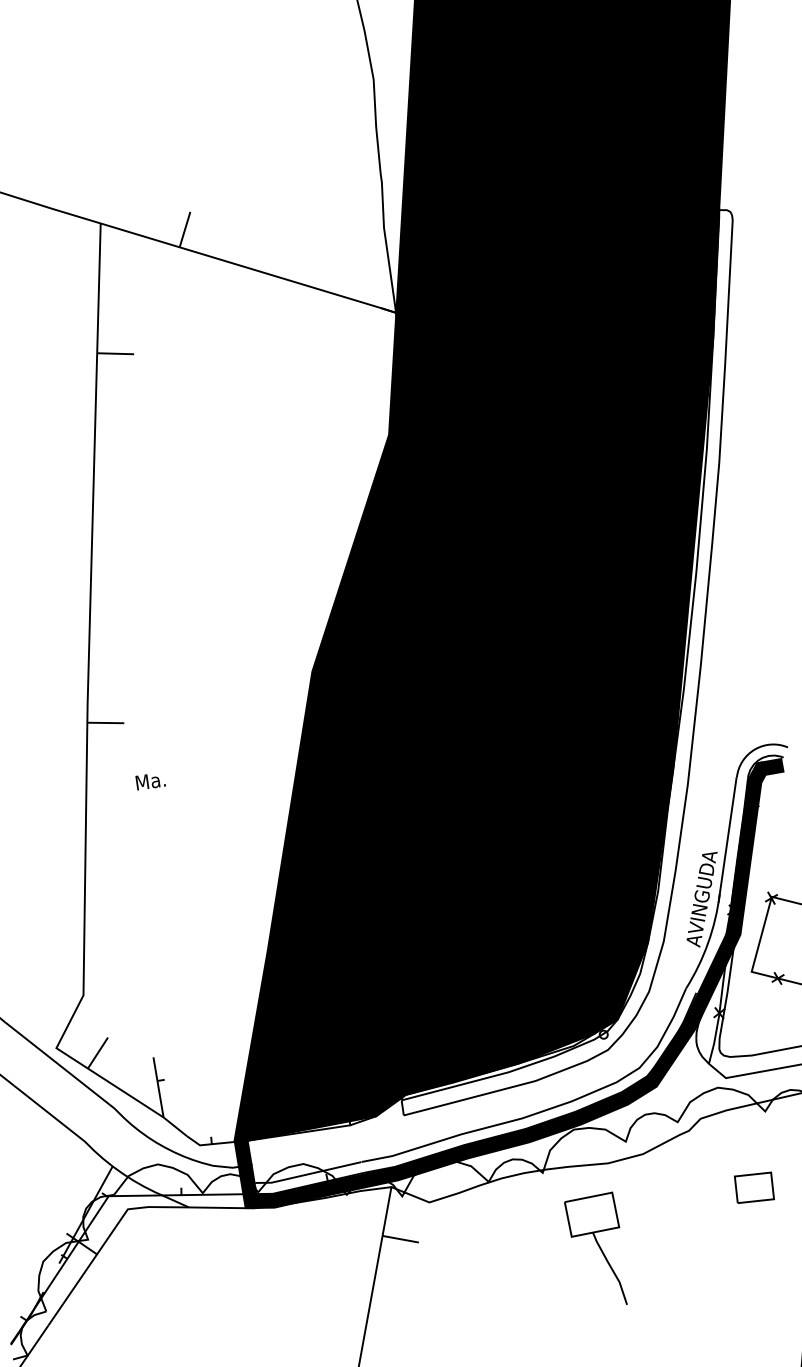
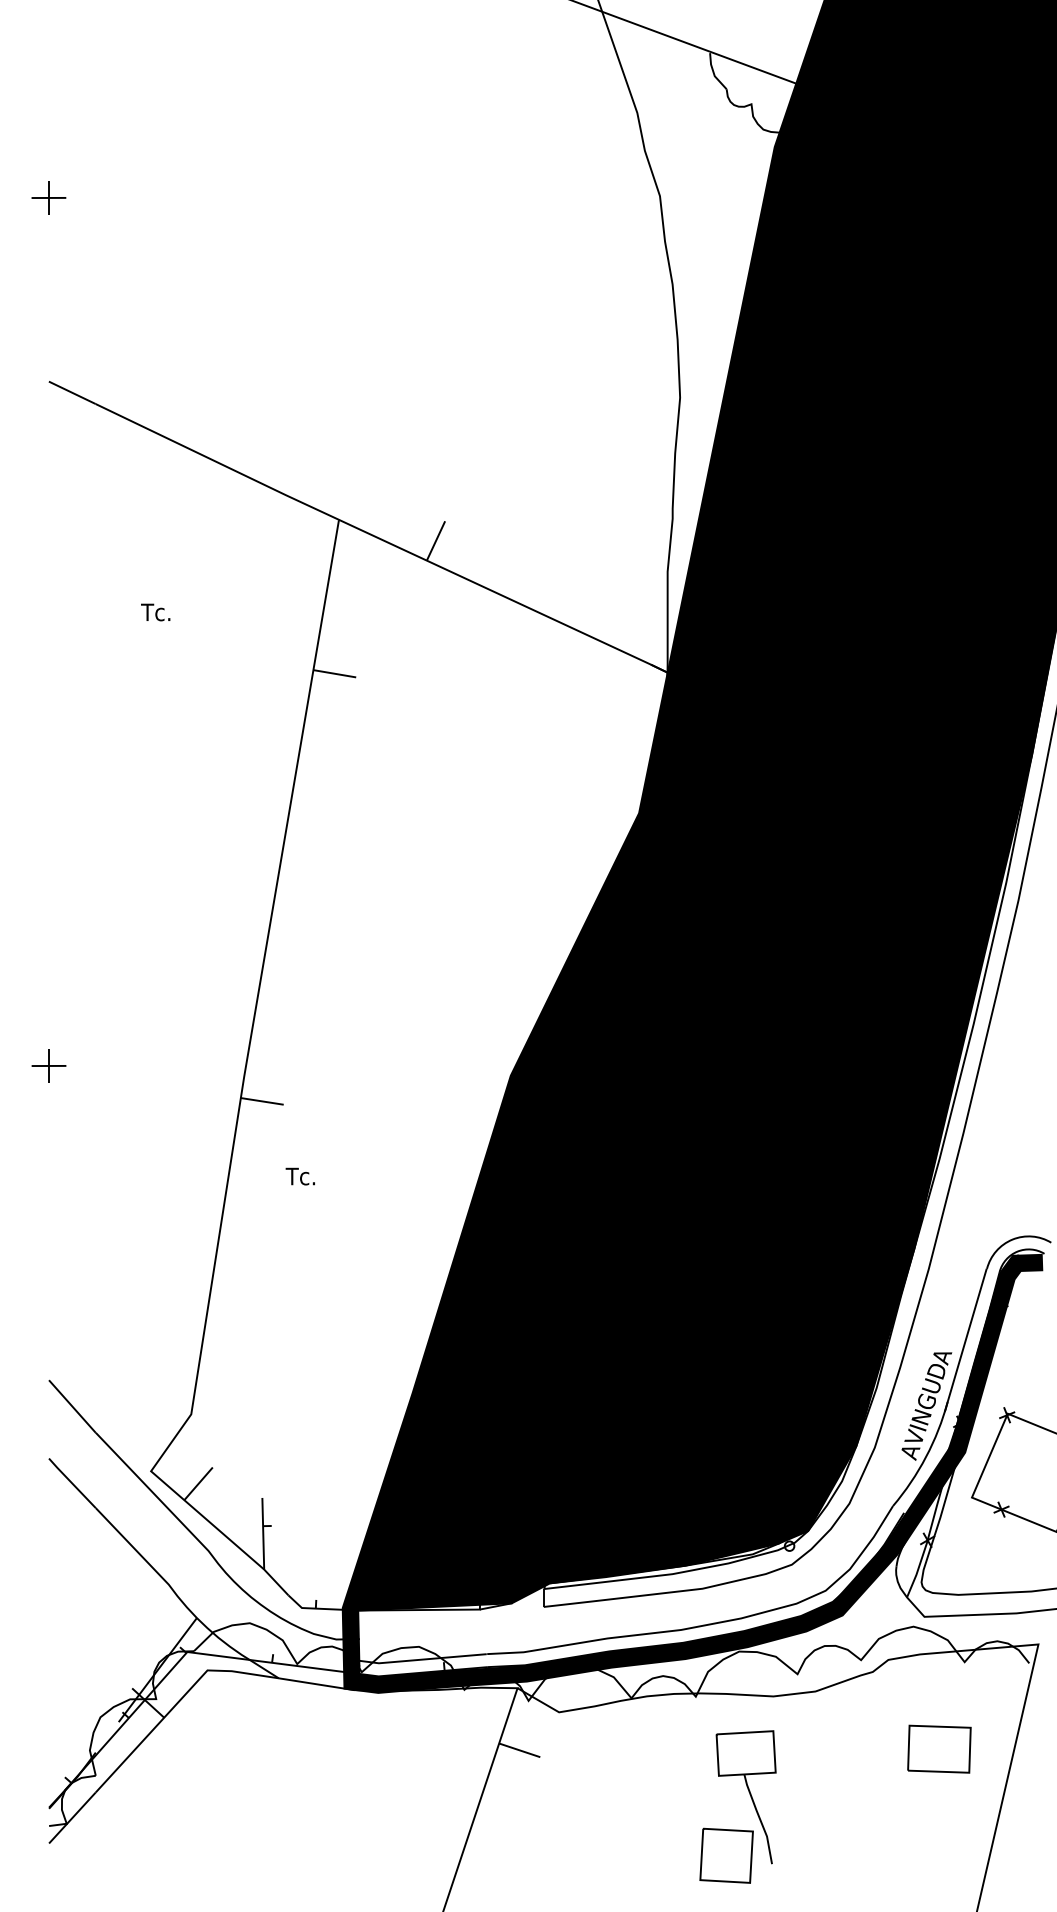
text: (149, 781) -> (303, 1176), Ma. -> Tc.
part: (754, 1187) -> (939, 1748), size x1.43
part: (587, 1303) -> (726, 1855), added

